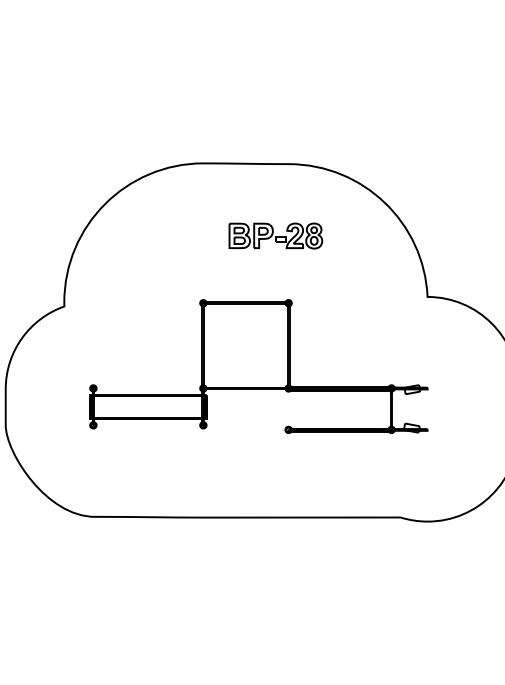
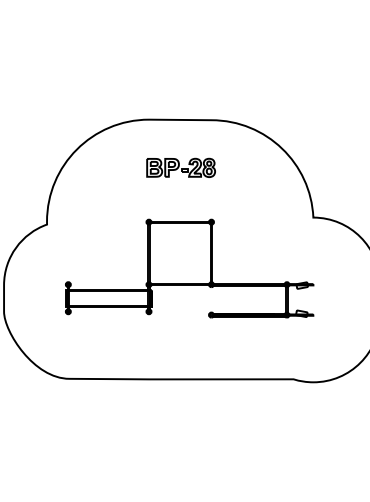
part: (275, 235) -> (180, 167), moved

